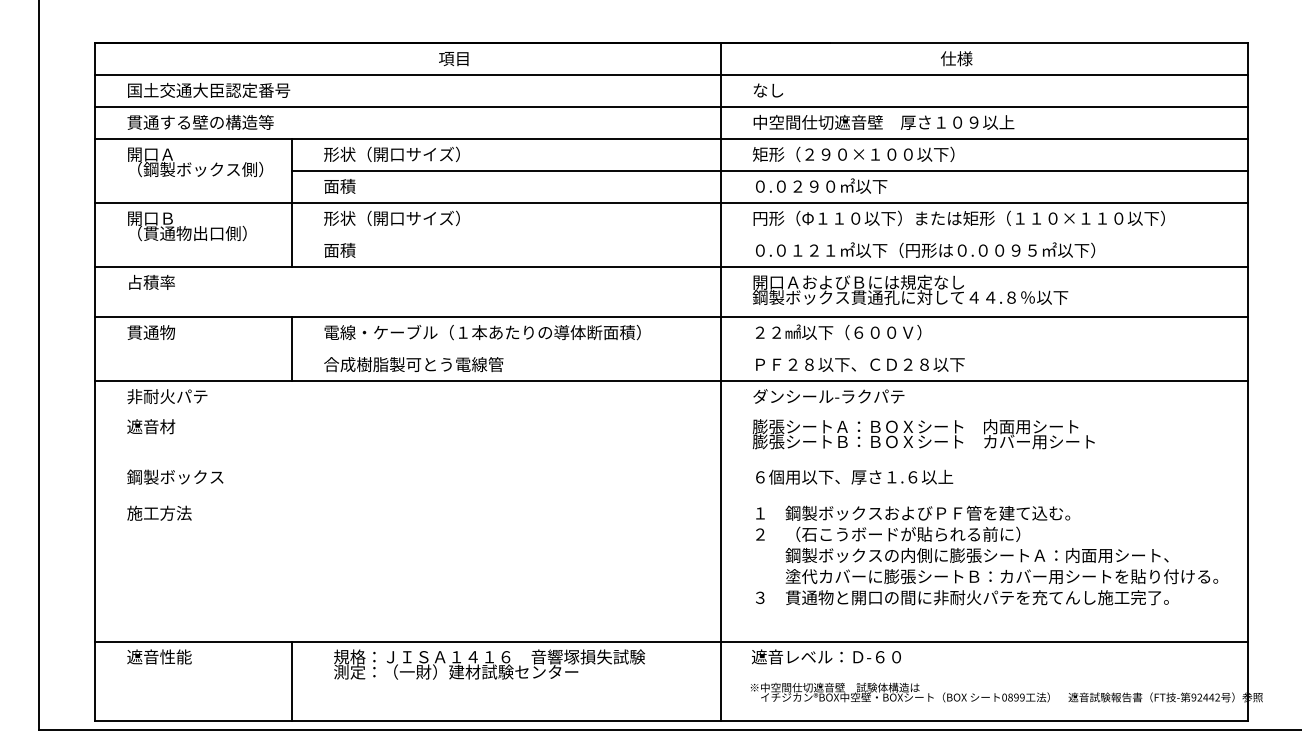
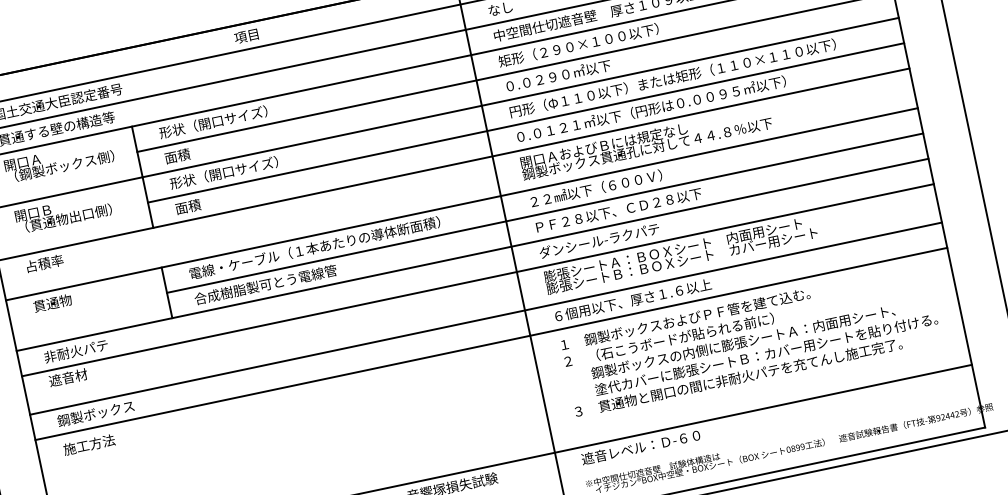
line: (770, 235) -> (526, 123), added
line: (770, 349) -> (545, 213), added
line: (671, 413) -> (477, 280), added
line: (671, 461) -> (485, 318), added
line: (671, 493) -> (491, 343), added

